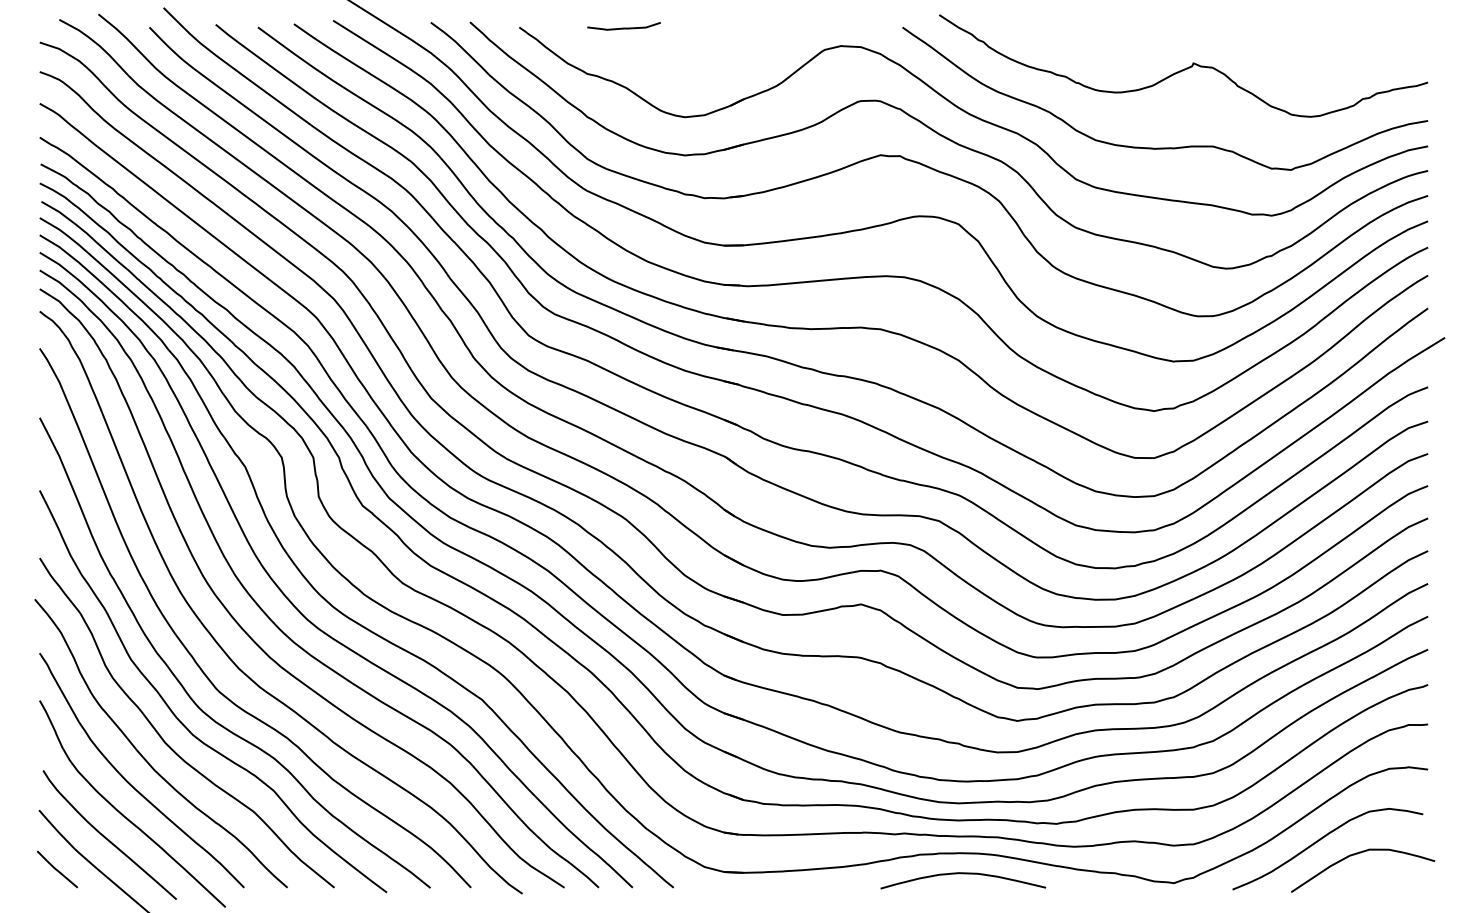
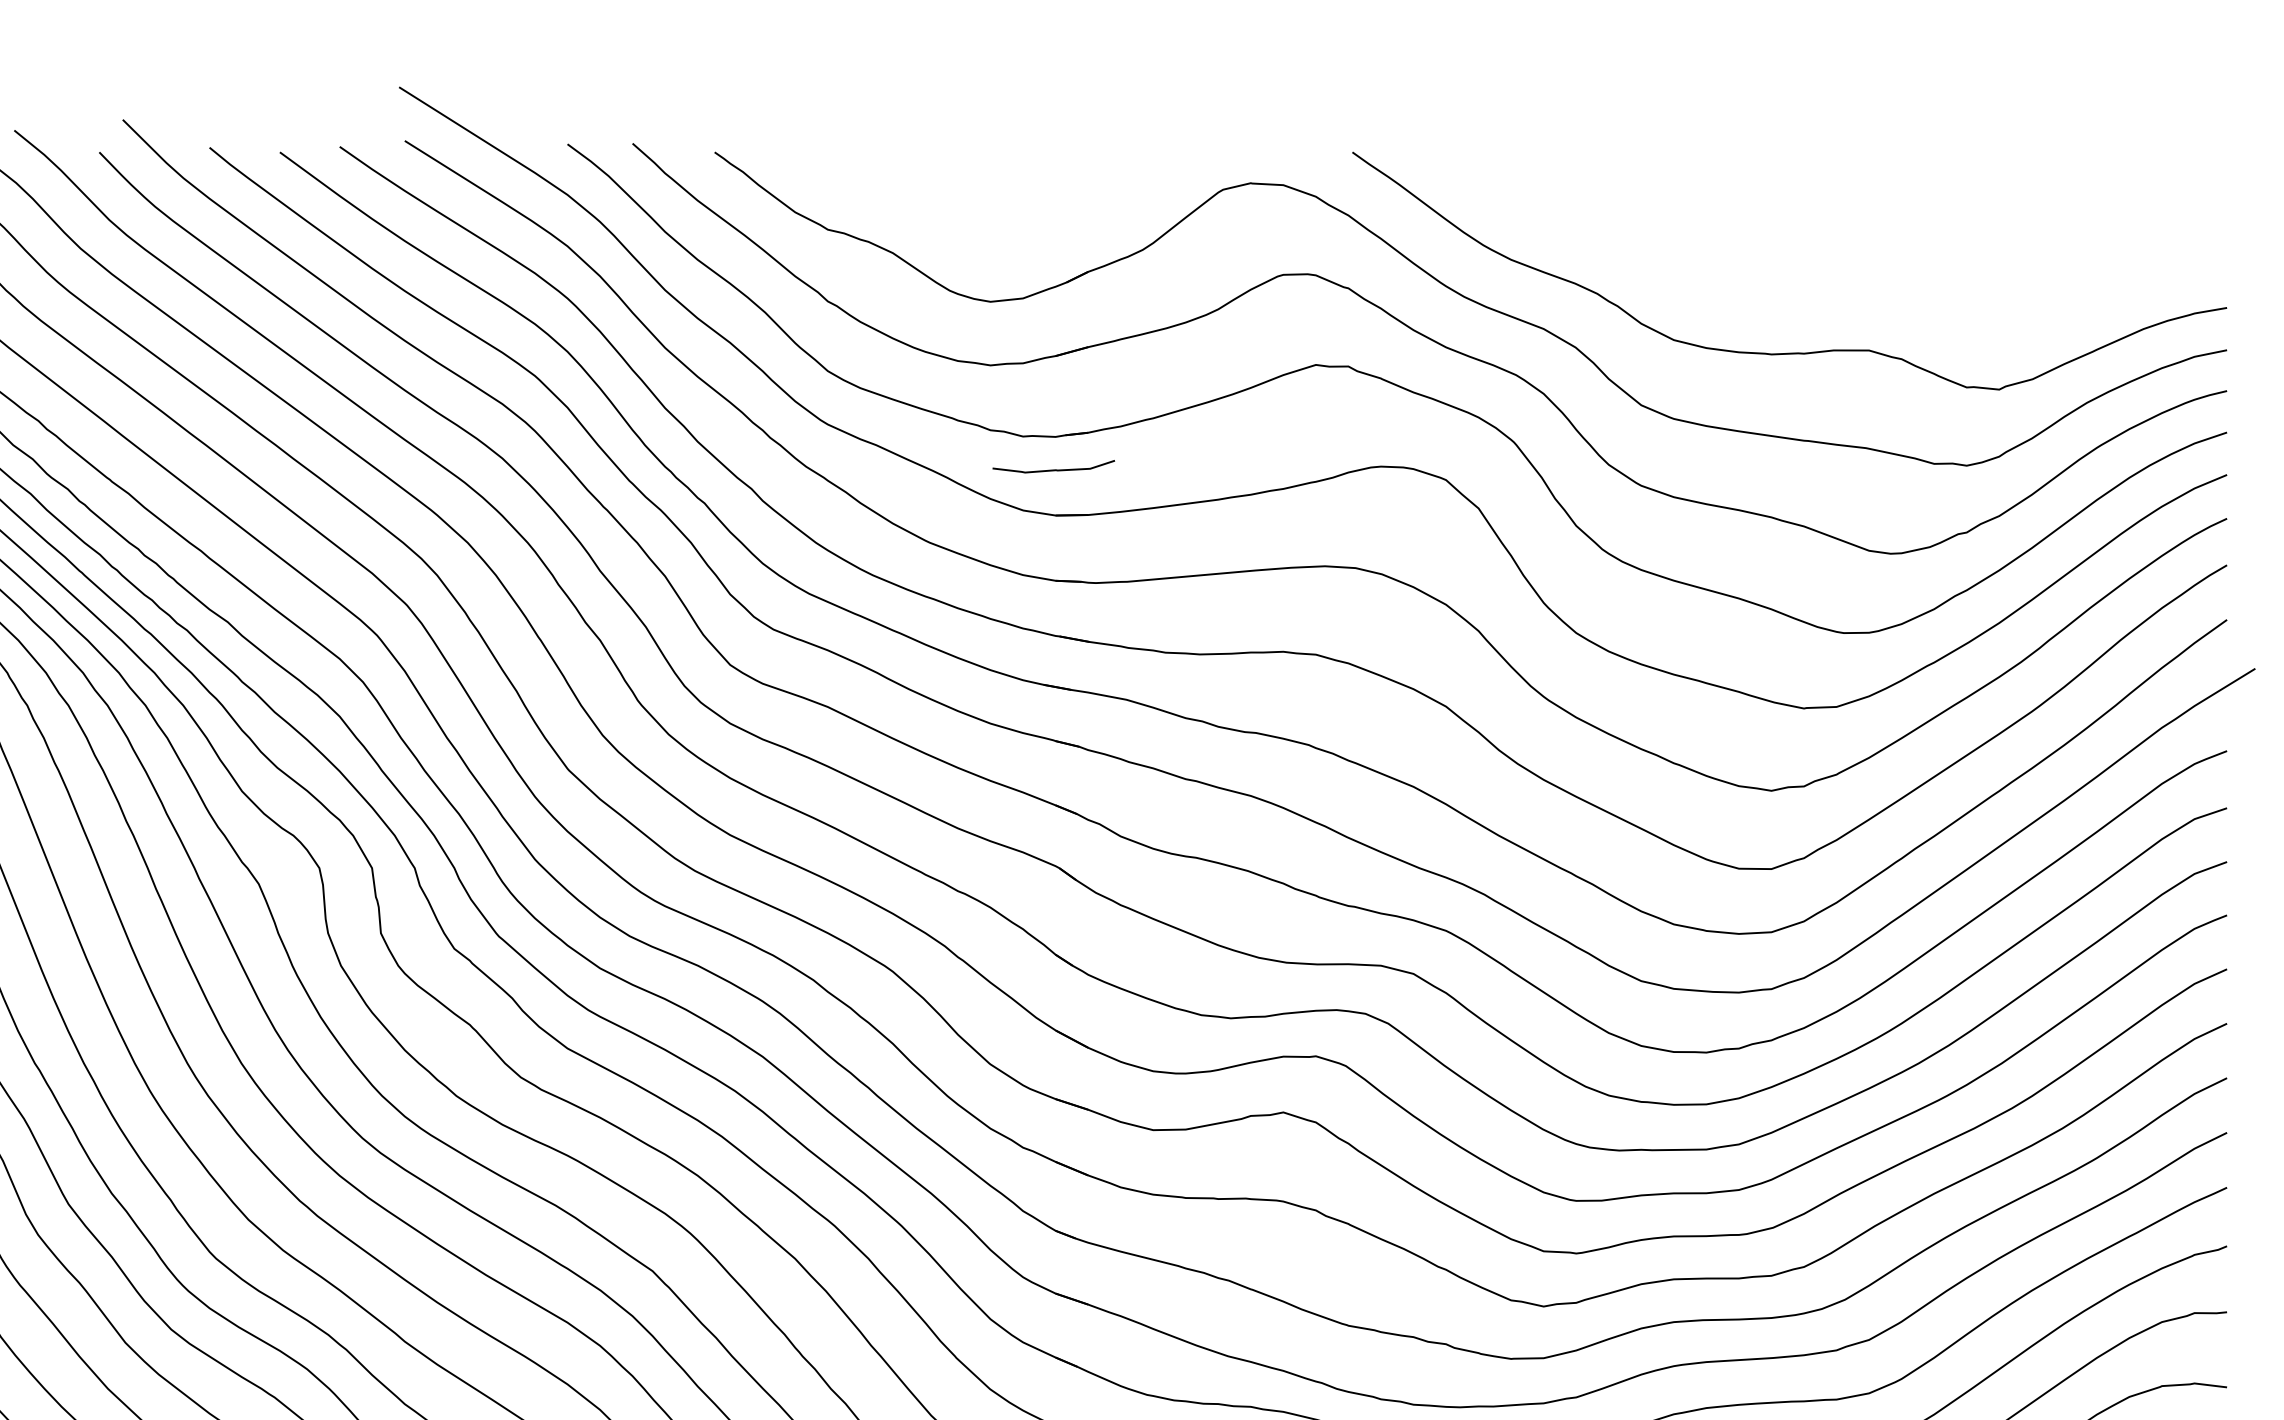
curve: (623, 27) -> (1052, 468), moved
curve: (1184, 68) -> (1821, 220), removed

